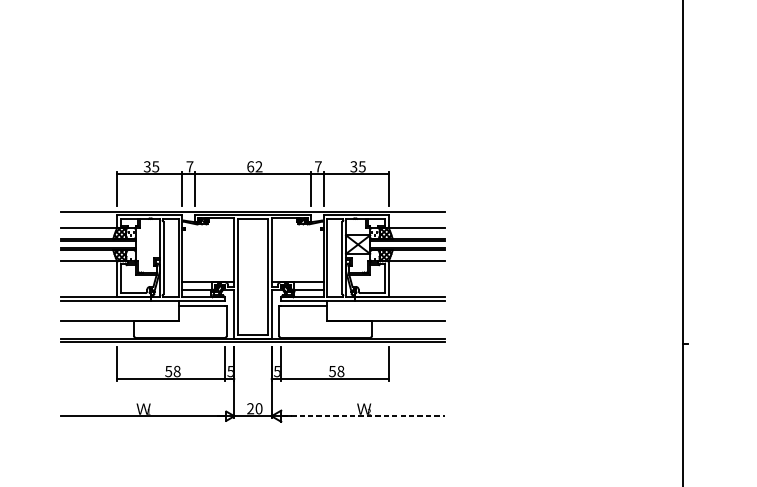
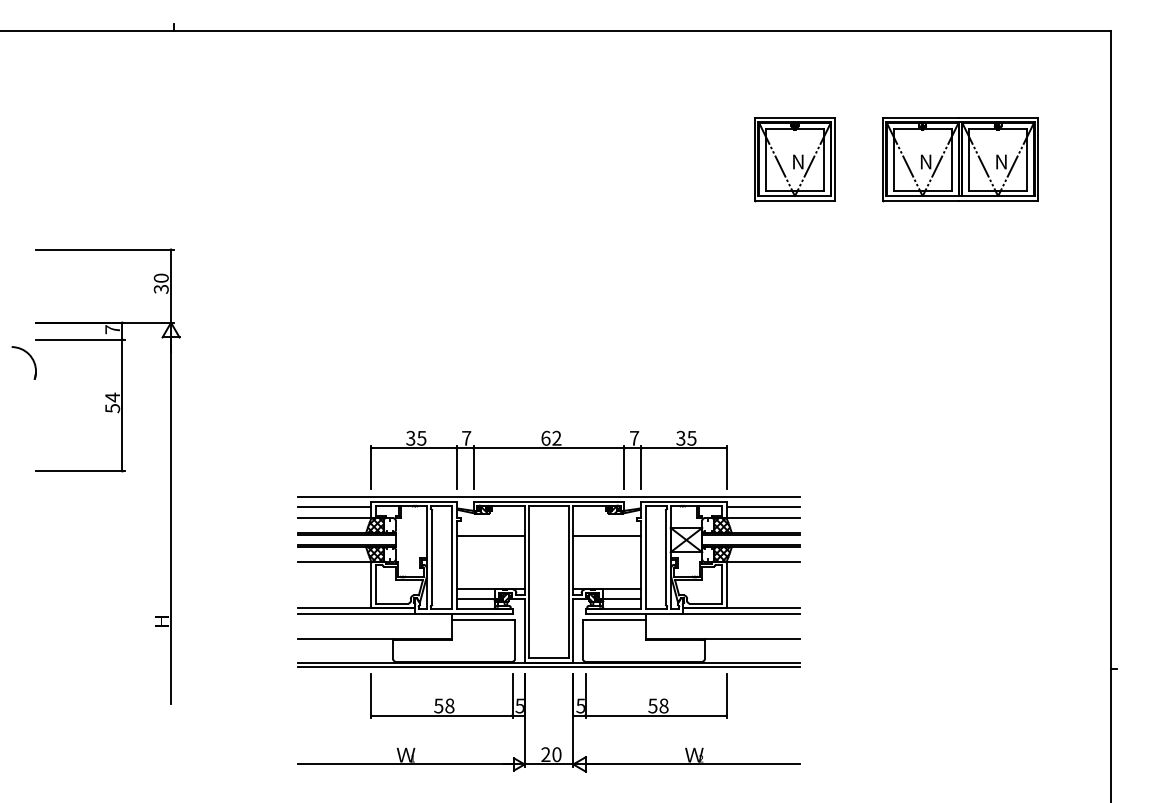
line: (88, 219) -> (334, 507), added
line: (416, 219) -> (762, 507), added
line: (208, 241) -> (490, 536), added
line: (297, 241) -> (607, 536), added
line: (363, 416) -> (693, 764), dashed -> solid

